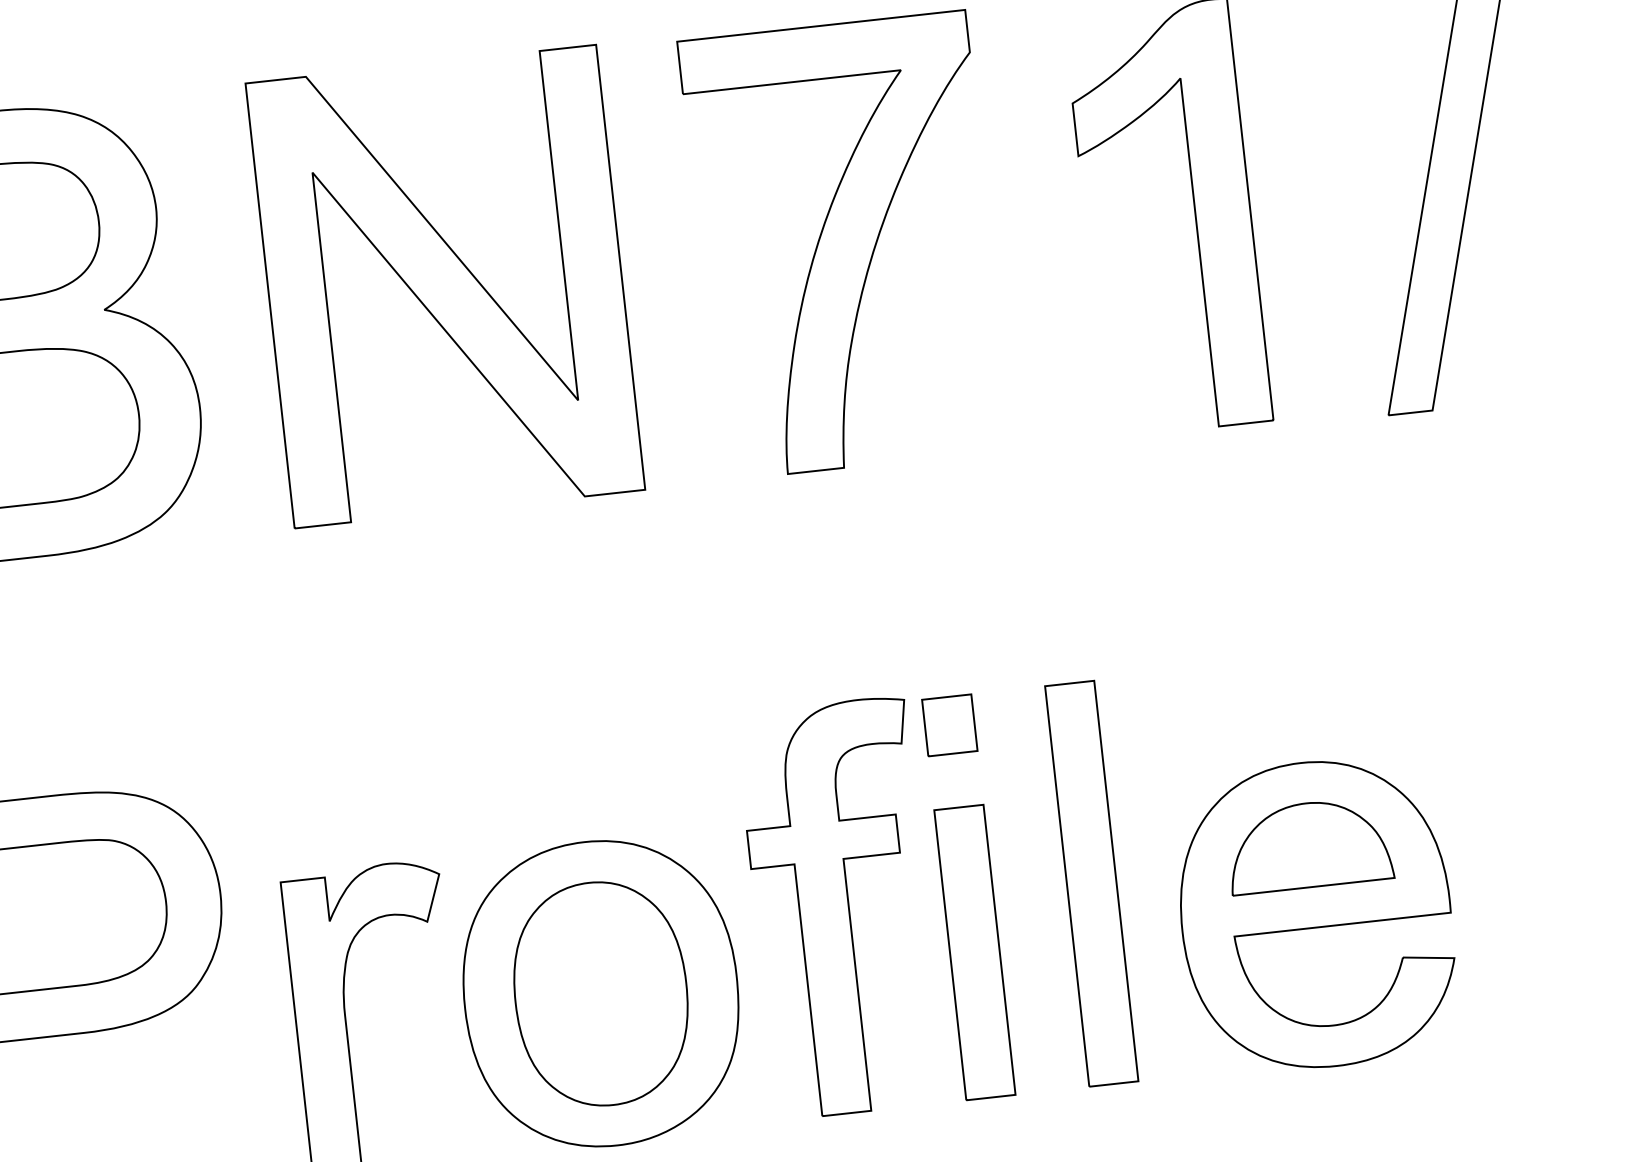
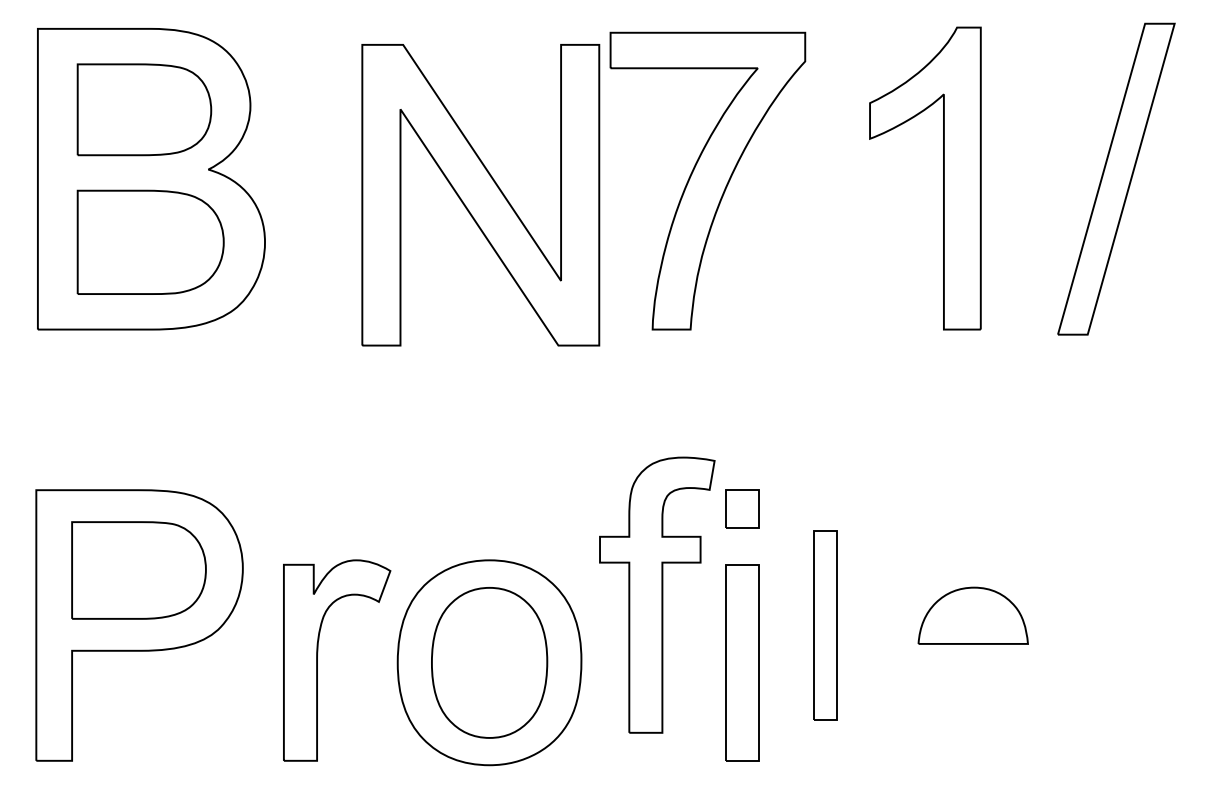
part: (445, 287) -> (480, 195), moved
part: (1092, 883) -> (825, 625), size x0.7
part: (841, 906) -> (657, 594), moved
part: (1315, 914) -> (972, 662), removed

